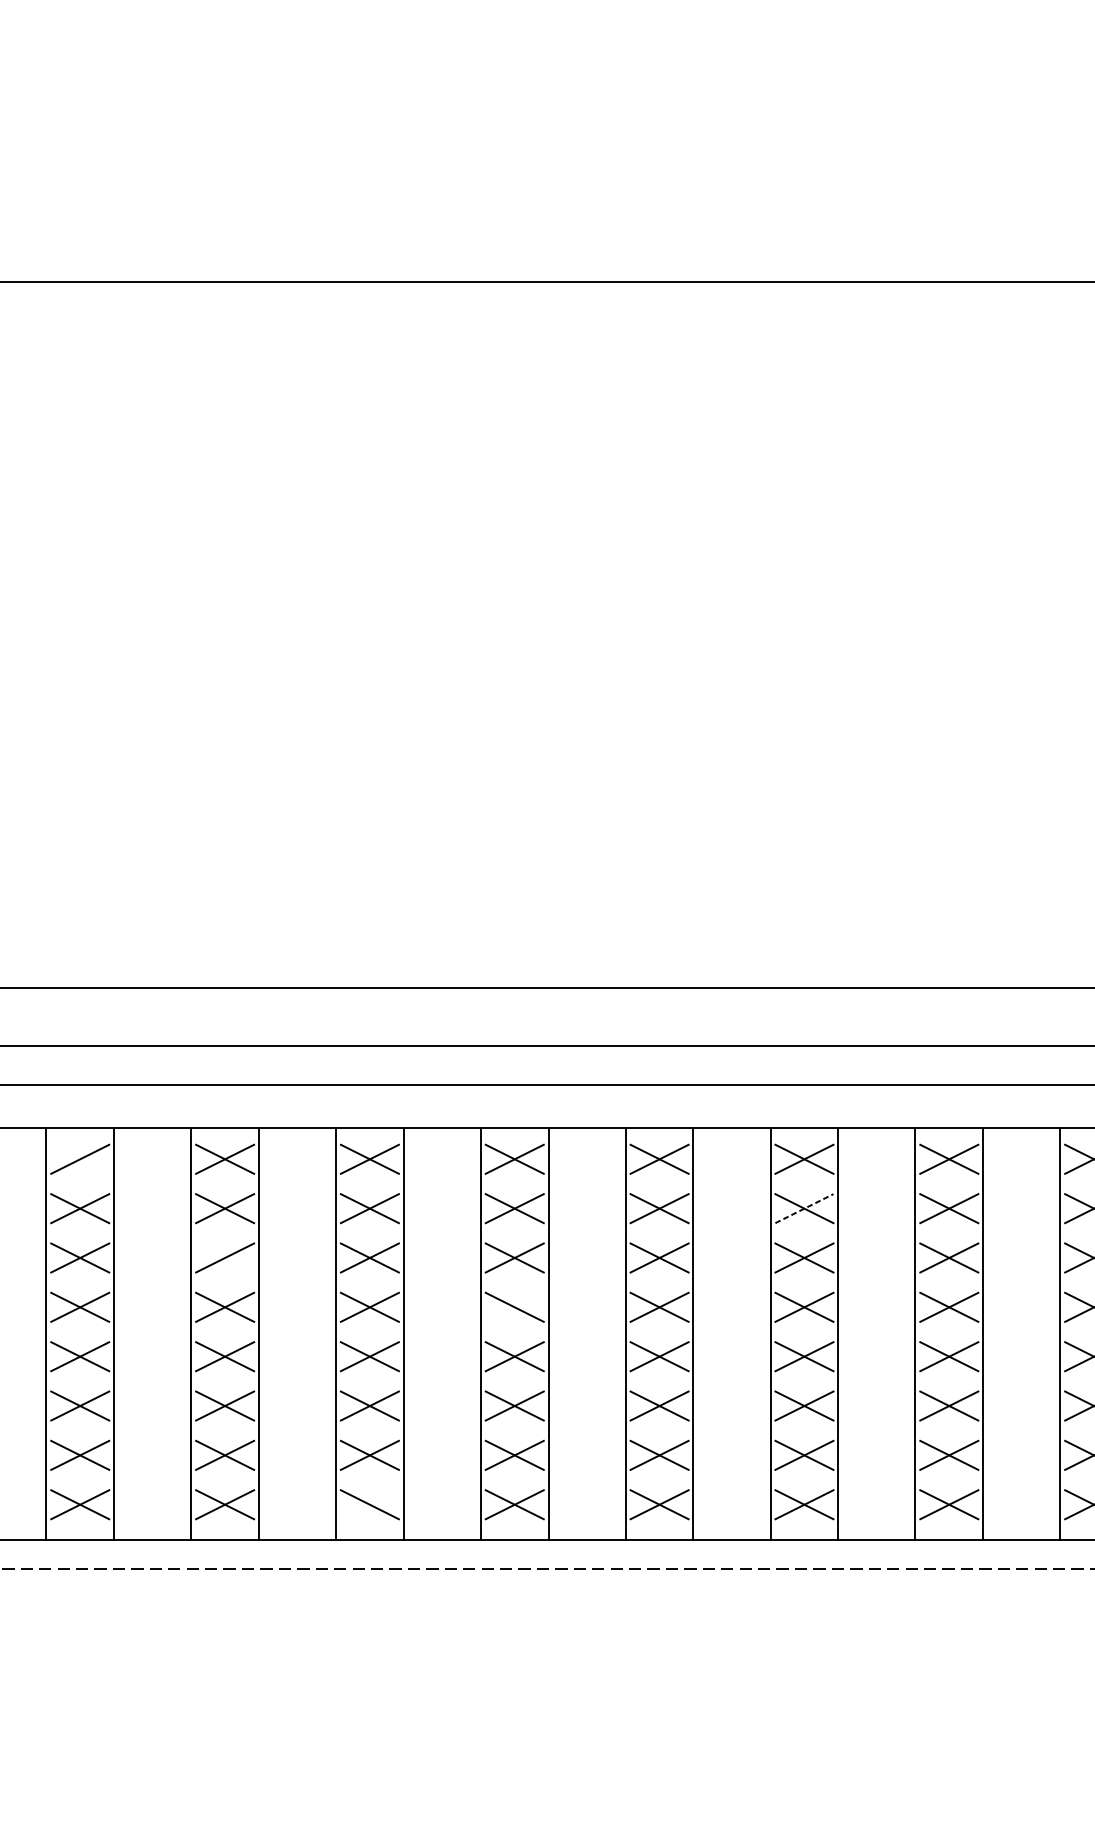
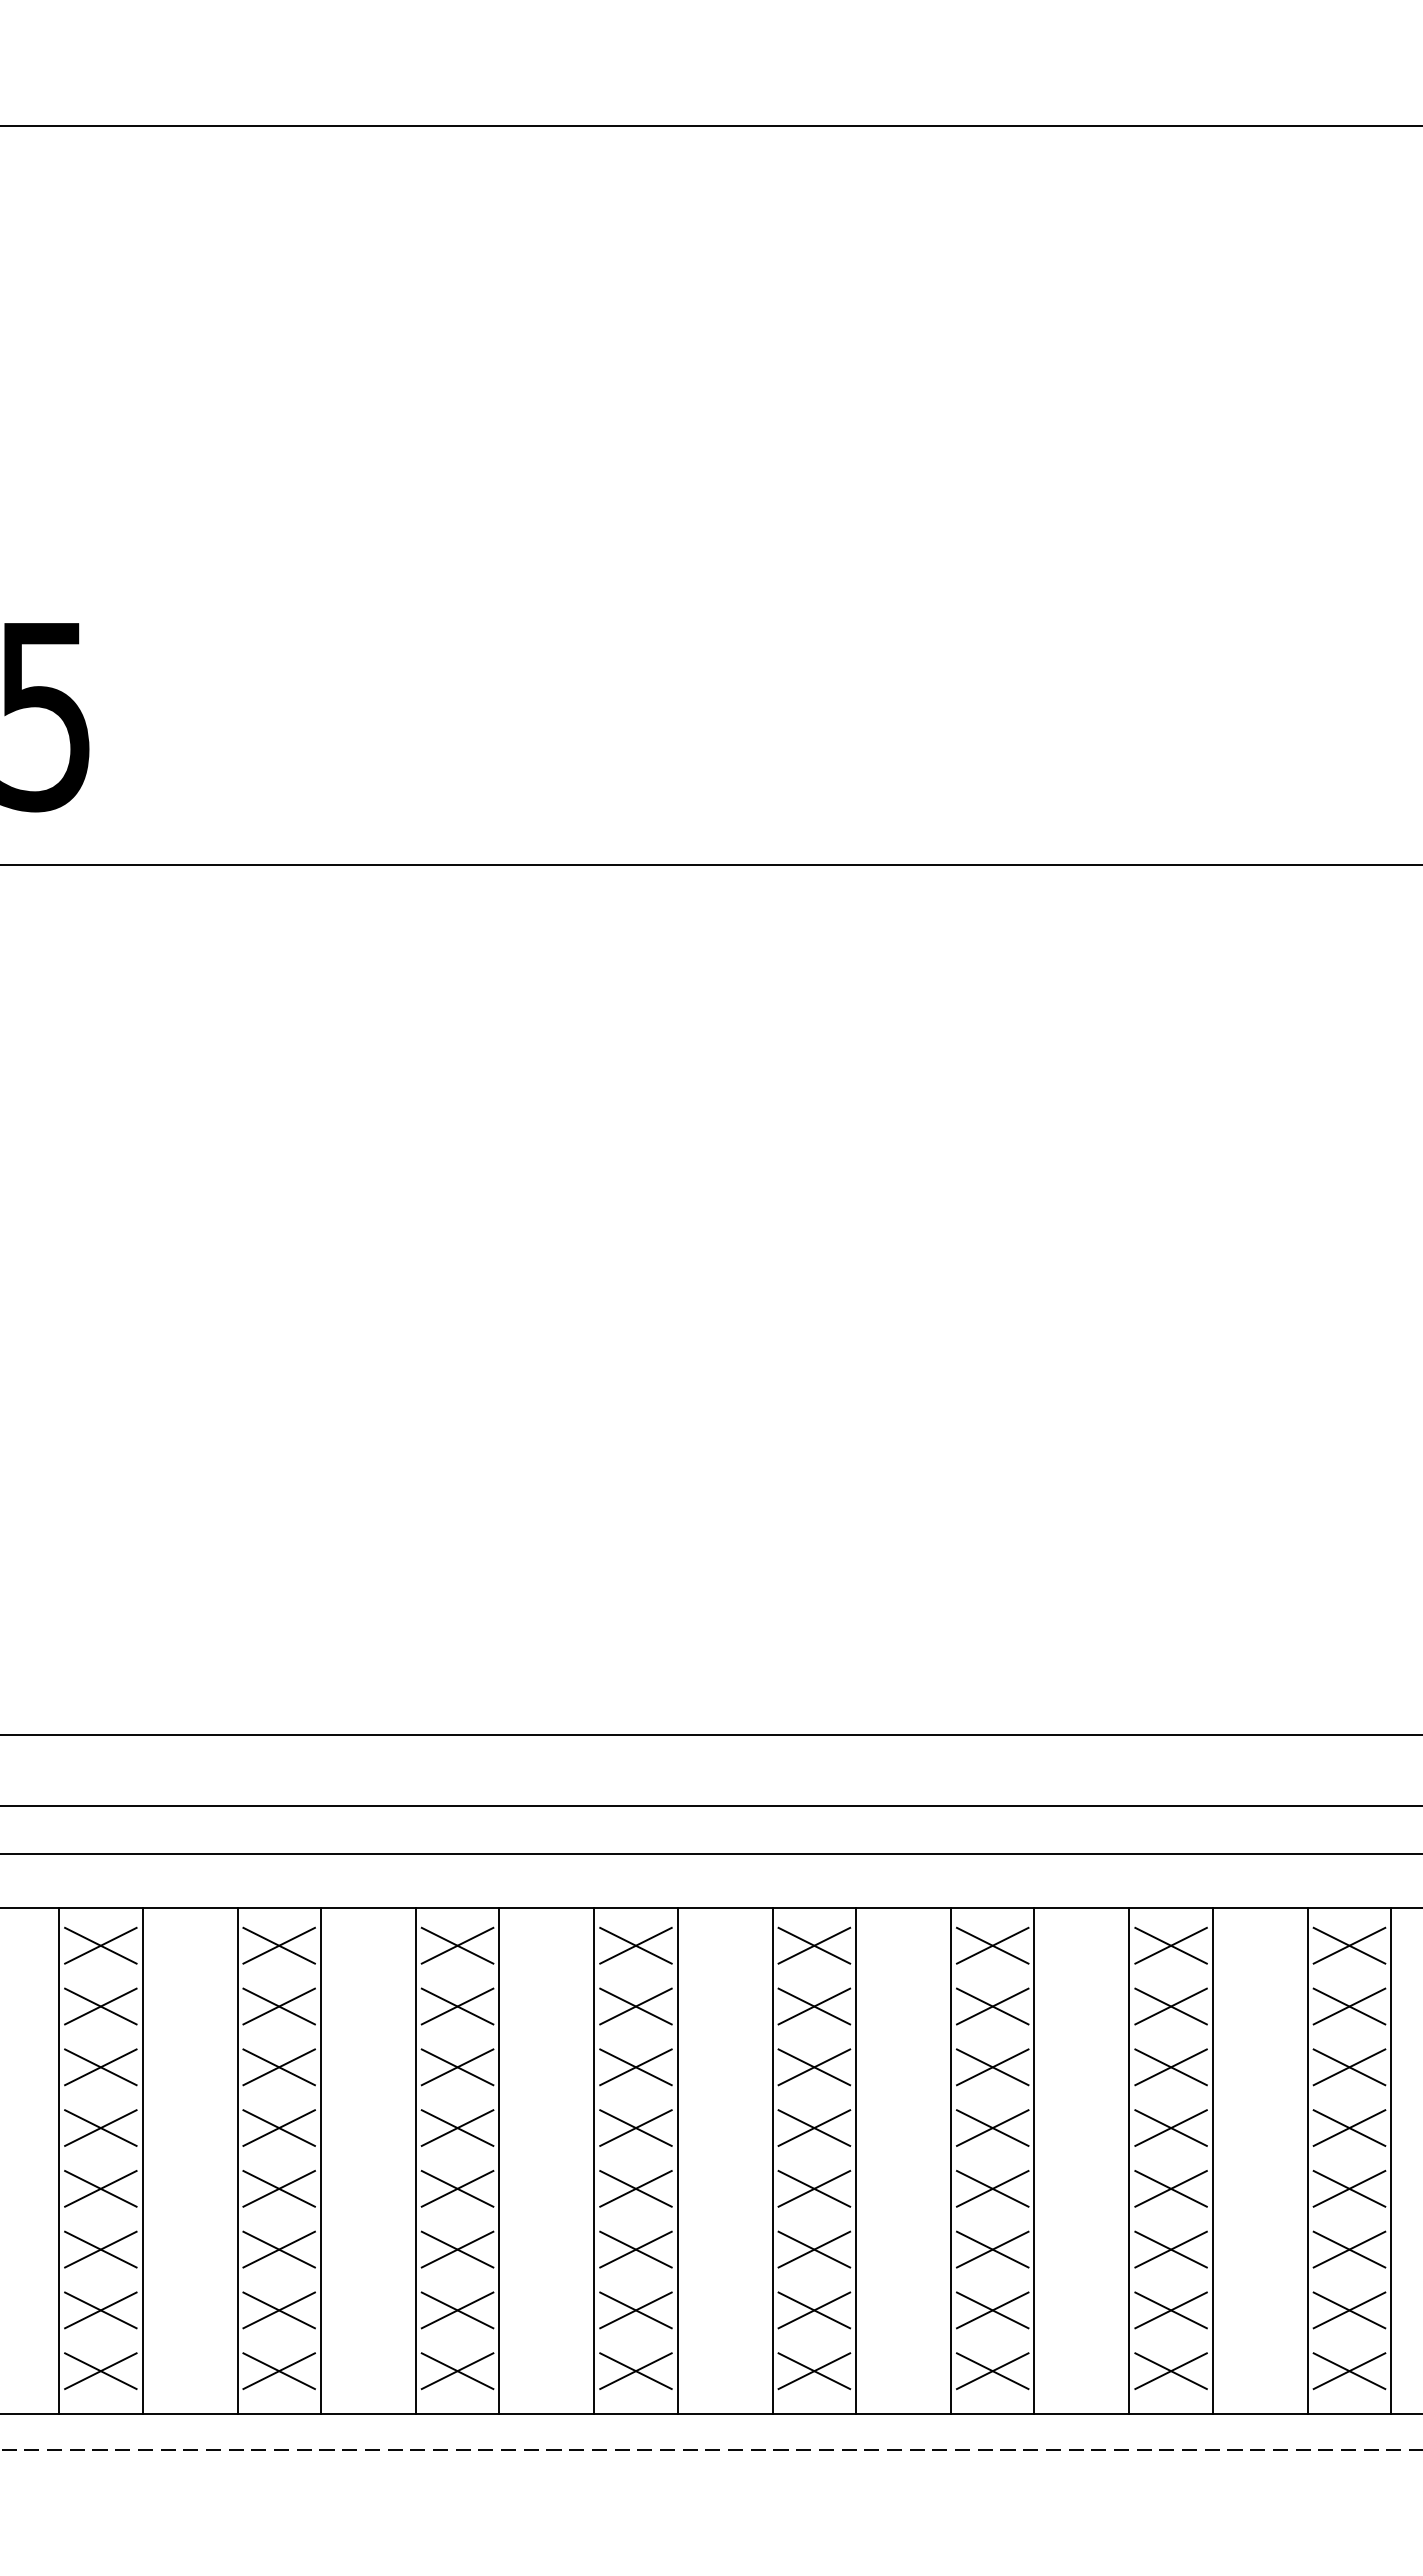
line: (79, 1159) -> (278, 1945), added
line: (804, 1208) -> (1171, 2006), dashed -> solid
line: (225, 1258) -> (457, 2067), added
line: (514, 1306) -> (814, 2127), added
line: (369, 1505) -> (635, 2371), added

